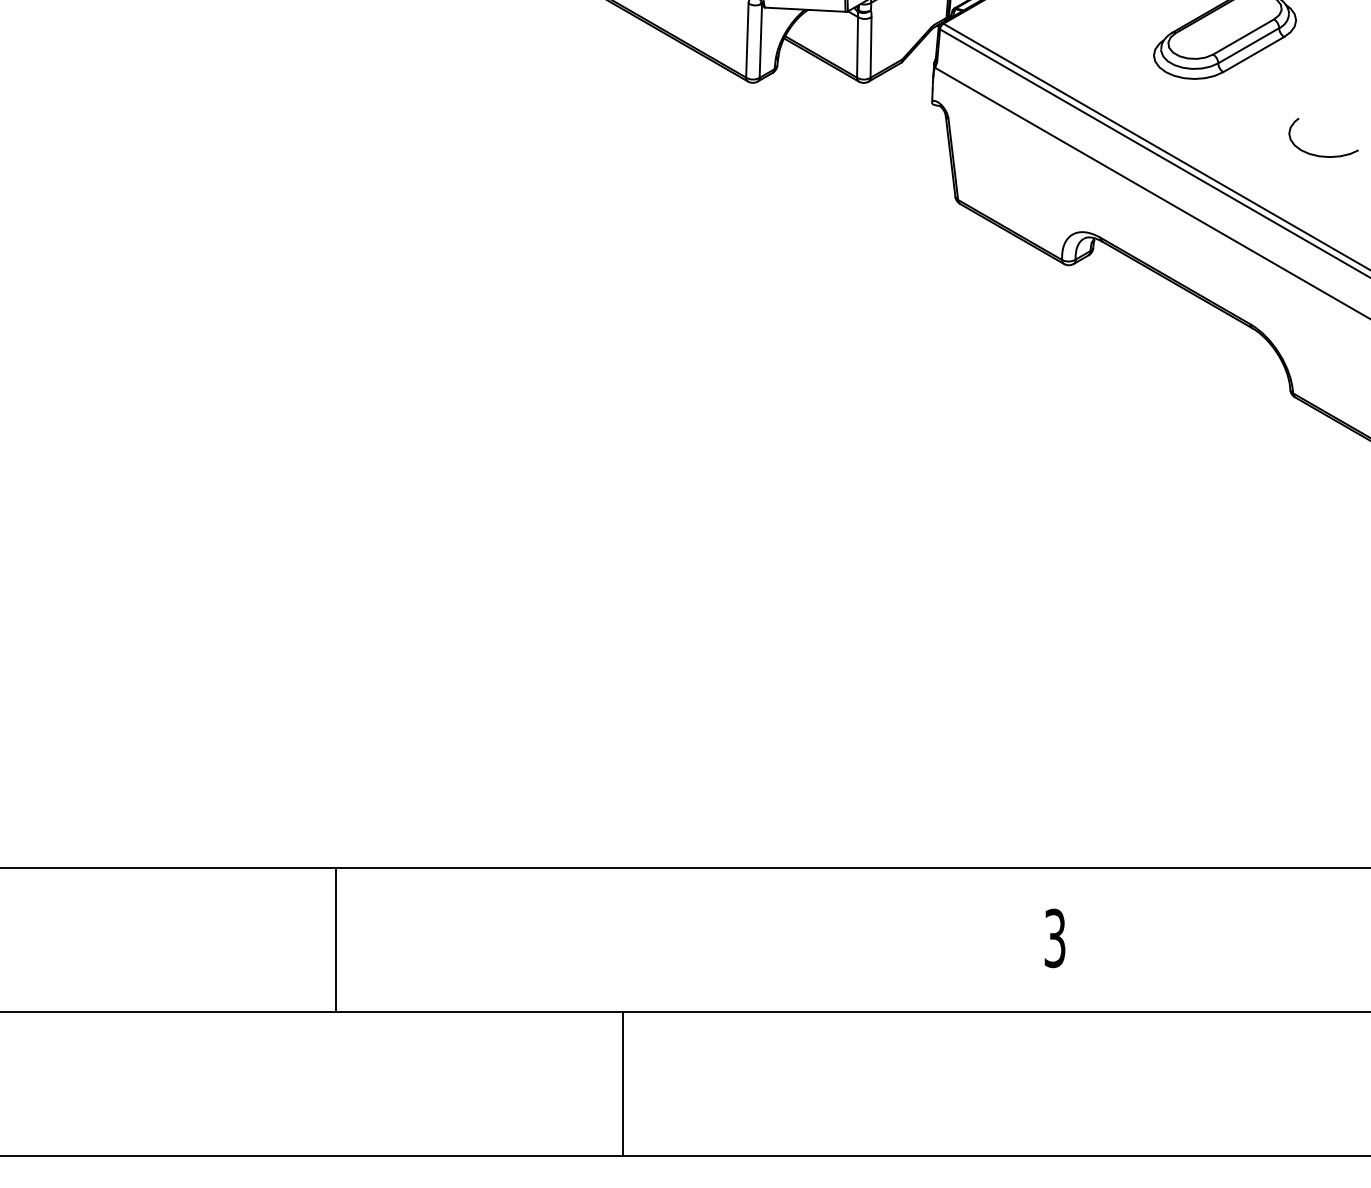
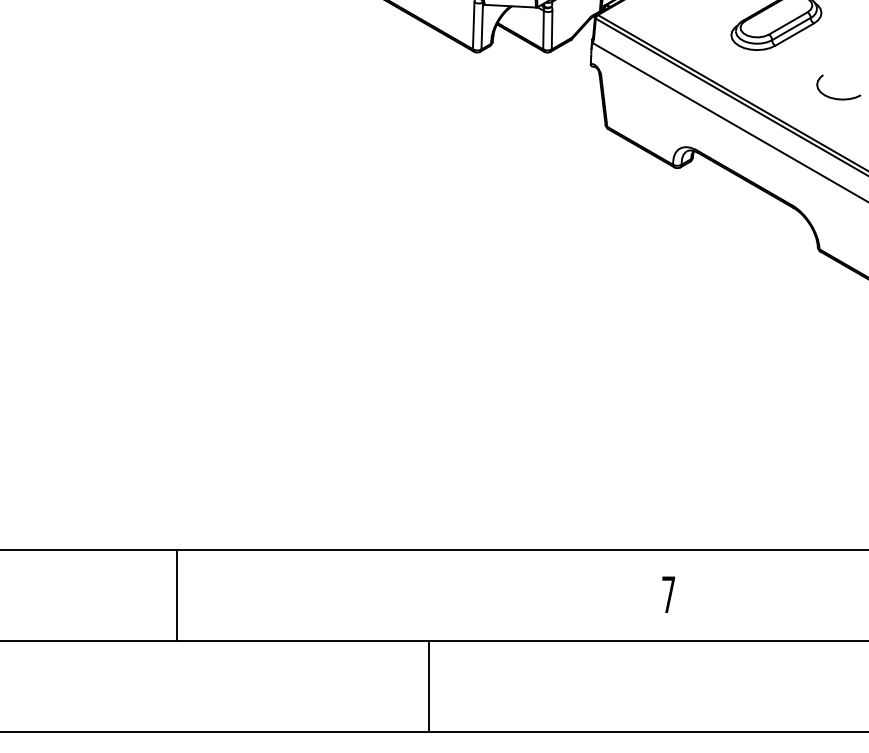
text: (1054, 937) -> (668, 594), 3 -> 7
line: (336, 939) -> (177, 595), moved
line: (623, 1083) -> (429, 686), moved

